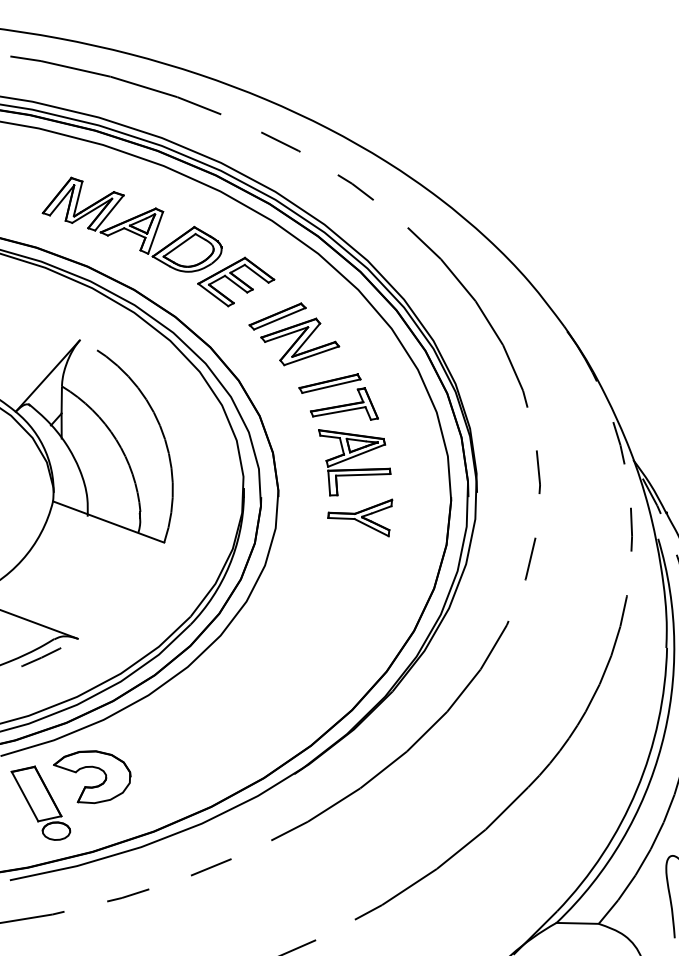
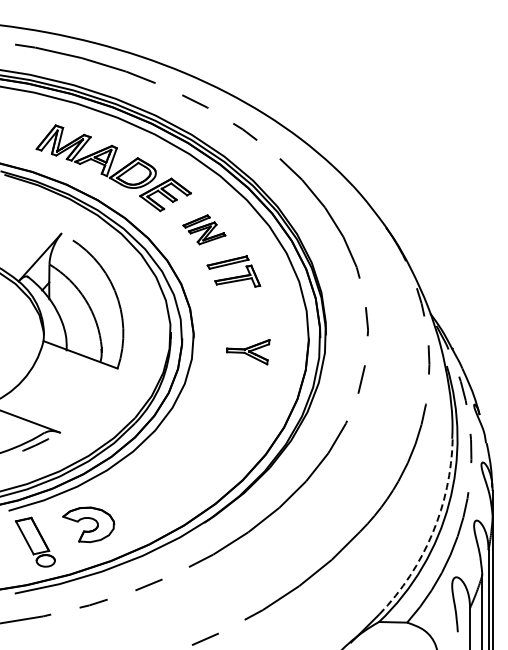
part: (294, 333) -> (204, 229), size x0.7
part: (354, 462) -> (244, 315), removed
part: (92, 776) -> (88, 524), moved
arc: (636, 790) -> (432, 533), solid -> dashed

